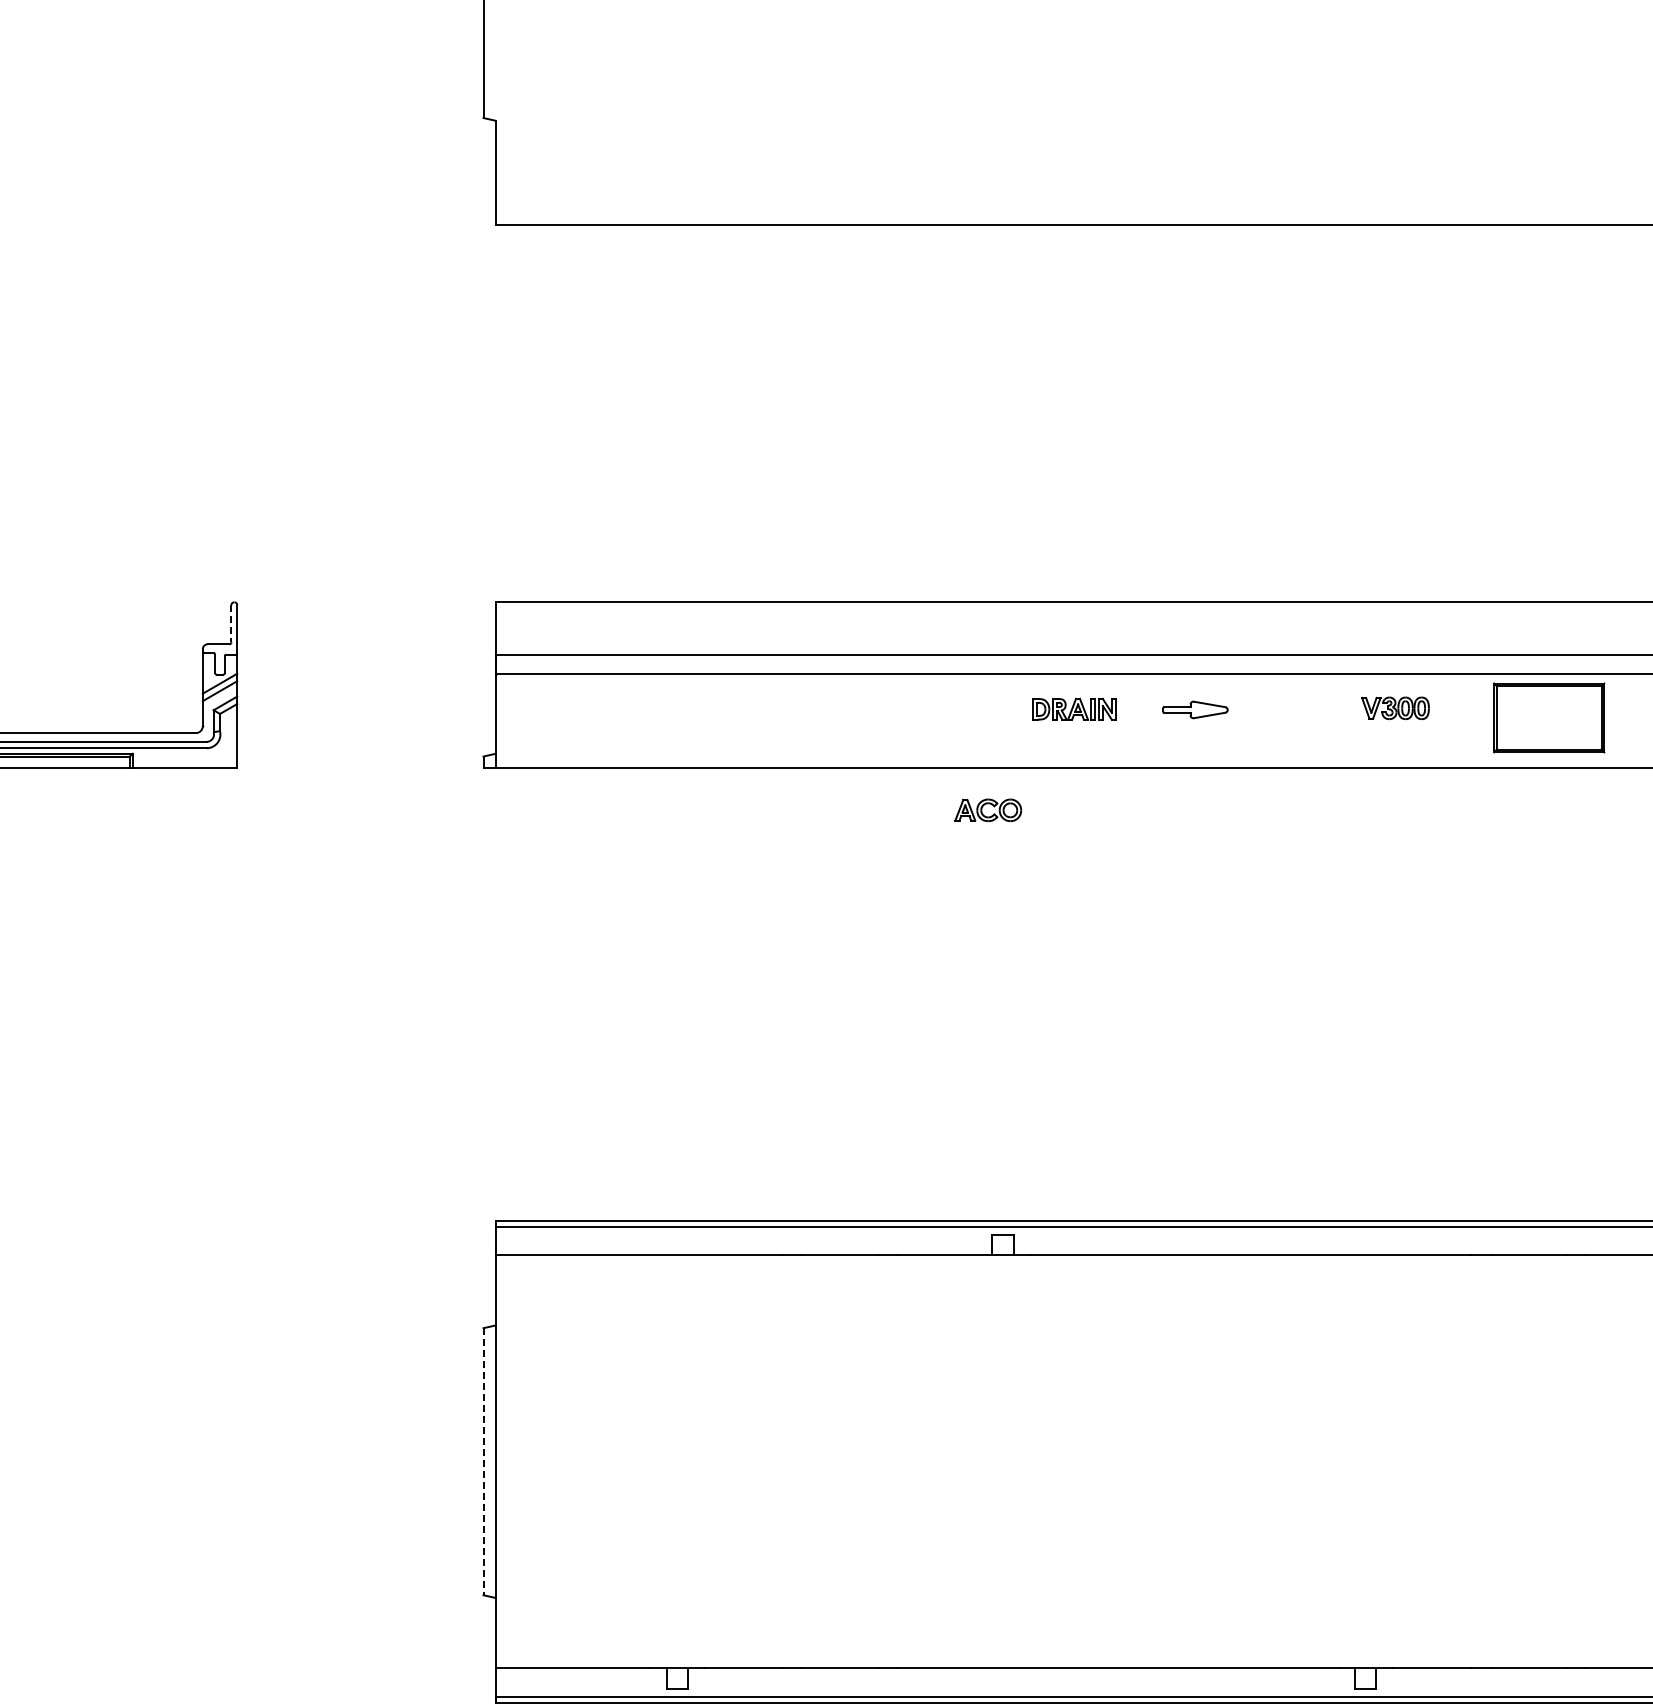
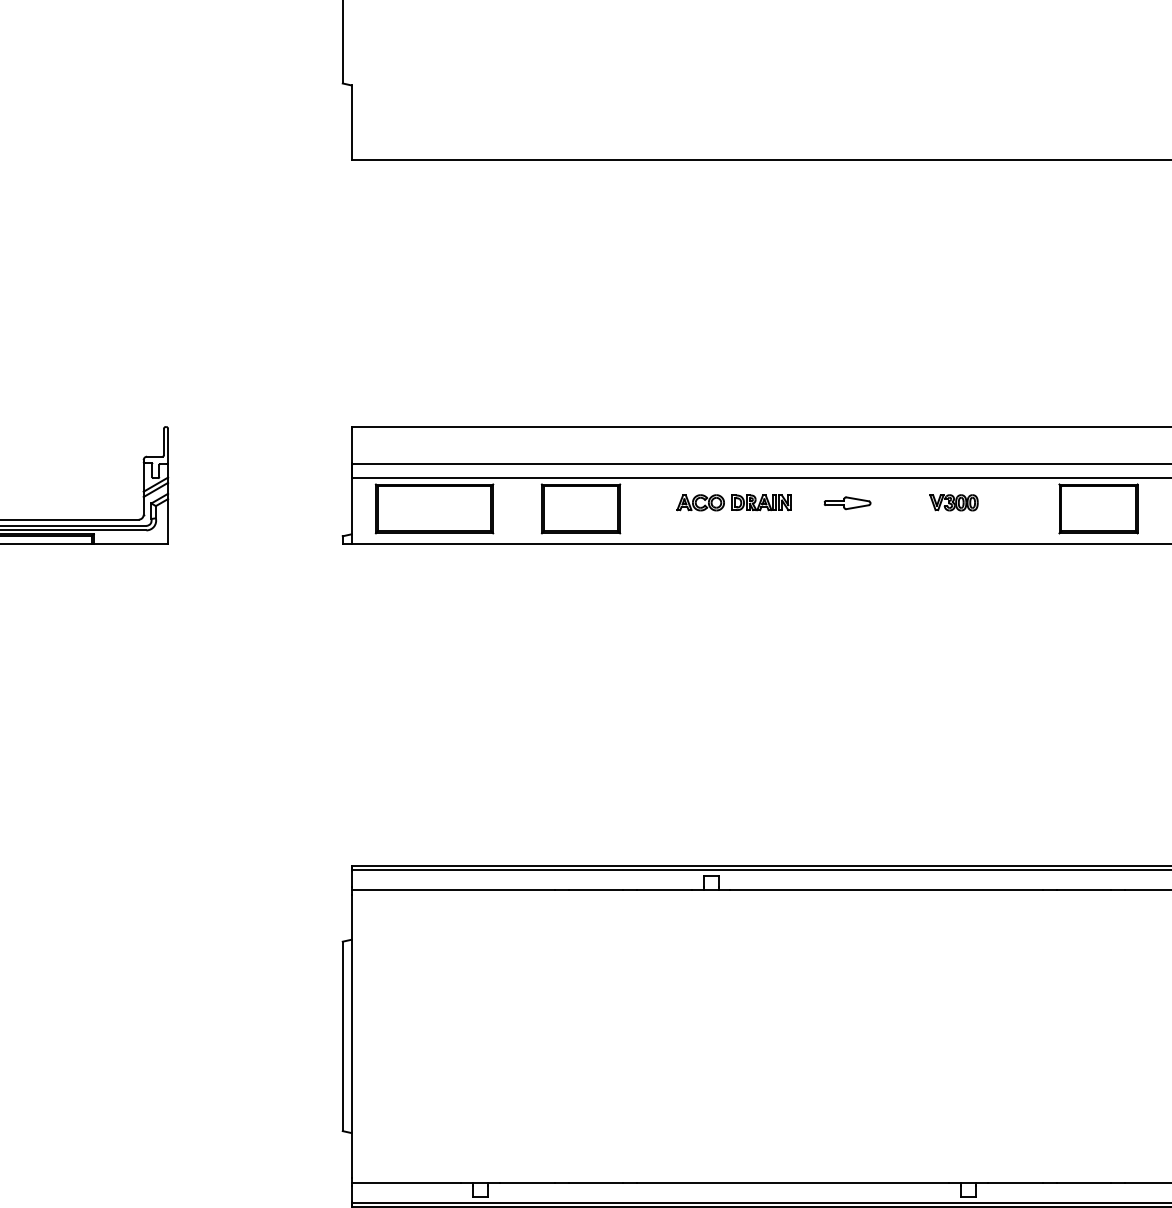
line: (231, 623) -> (164, 441), dashed -> solid
part: (1395, 707) -> (954, 502), moved
part: (612, 717) -> (434, 508), added
part: (819, 717) -> (581, 508), added
part: (988, 809) -> (700, 502), moved
line: (483, 1461) -> (342, 1036), dashed -> solid

